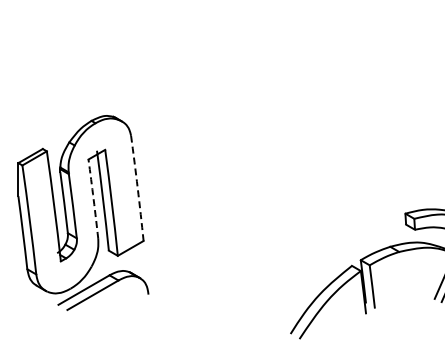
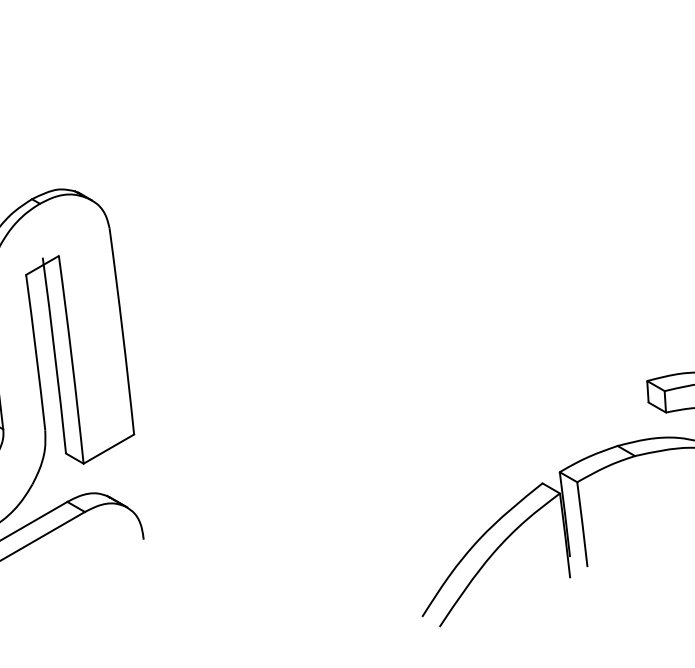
arc: (137, 188) -> (122, 331), dashed -> solid
arc: (93, 199) -> (35, 353), dashed -> solid

